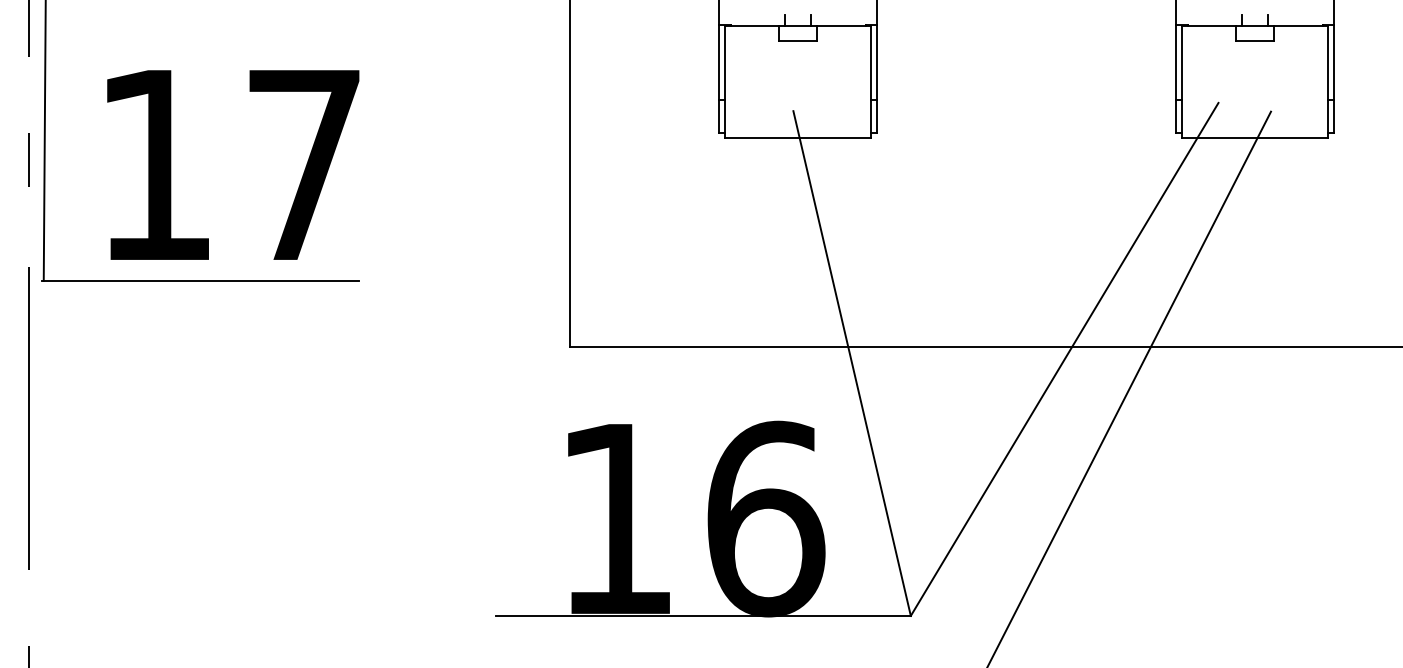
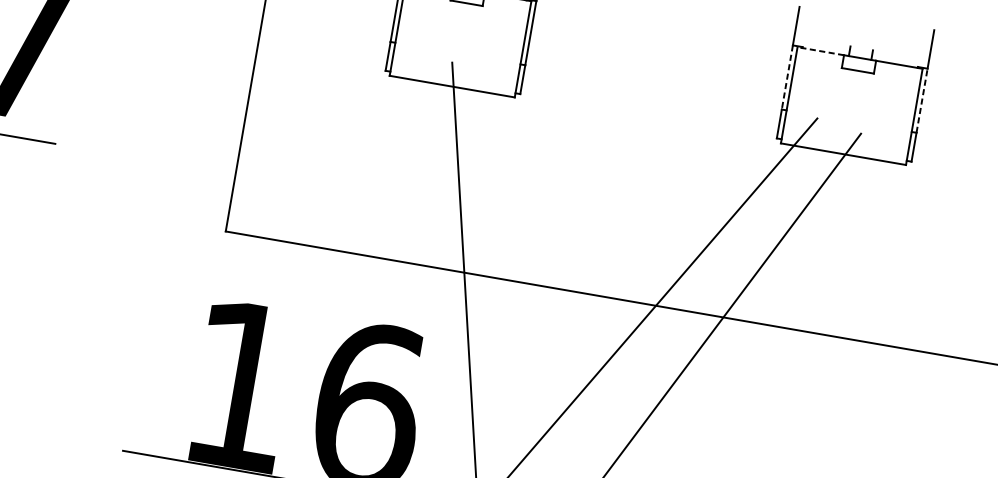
line: (1208, 26) -> (820, 51), solid -> dashed
line: (1333, 61) -> (921, 100), solid -> dashed
line: (1176, 62) -> (787, 77), solid -> dashed

